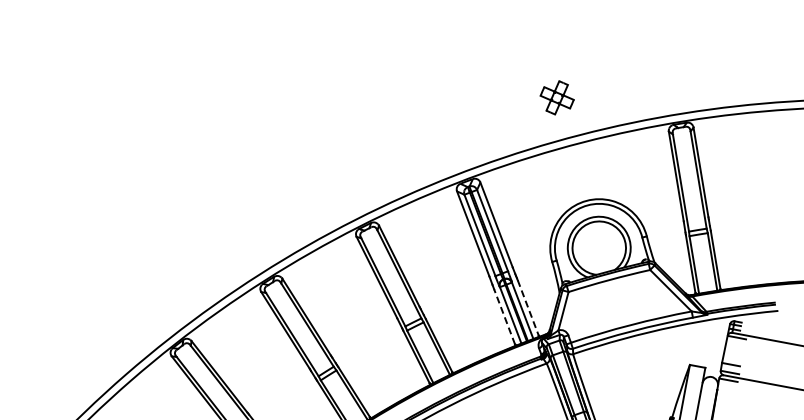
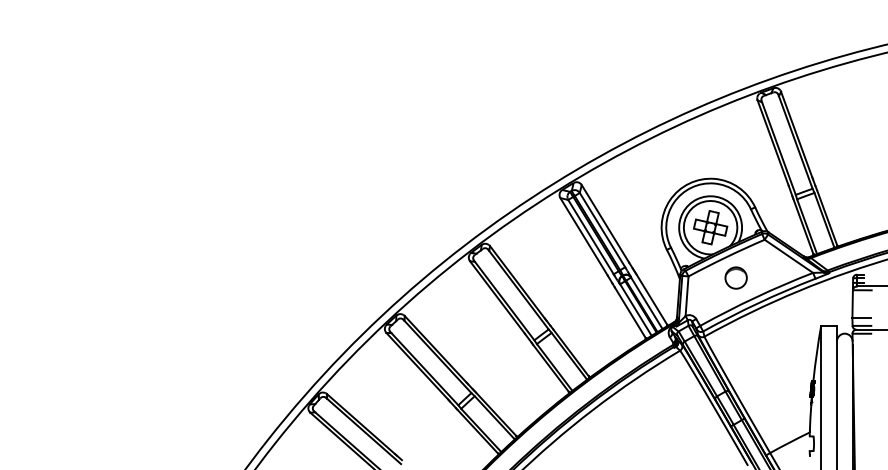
part: (557, 97) -> (710, 227), moved
circle: (614, 301) -> (735, 277), added
line: (527, 307) -> (651, 299), dashed -> solid
line: (504, 316) -> (630, 312), dashed -> solid

